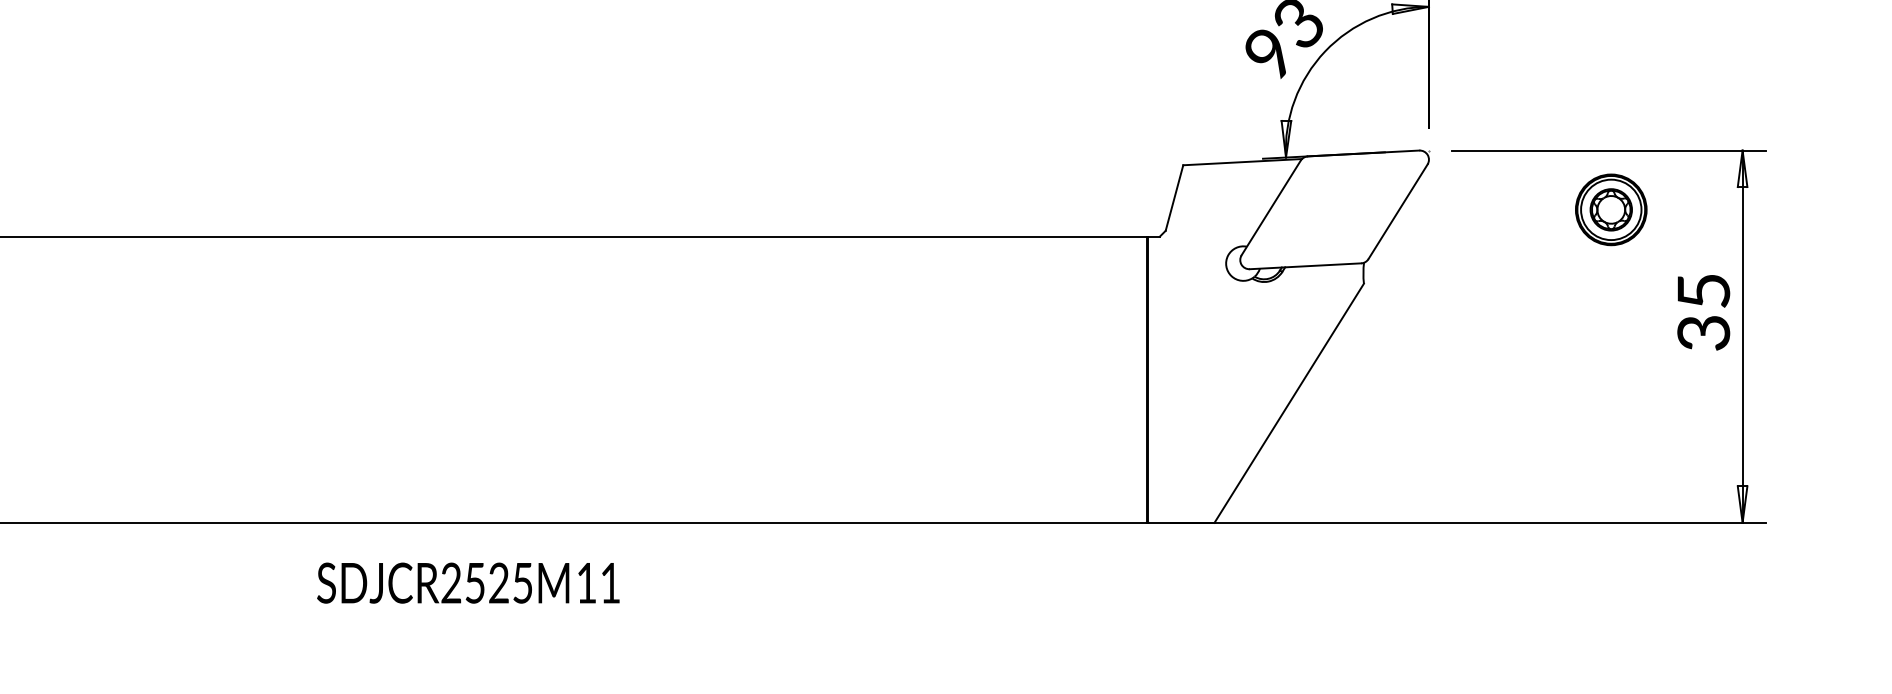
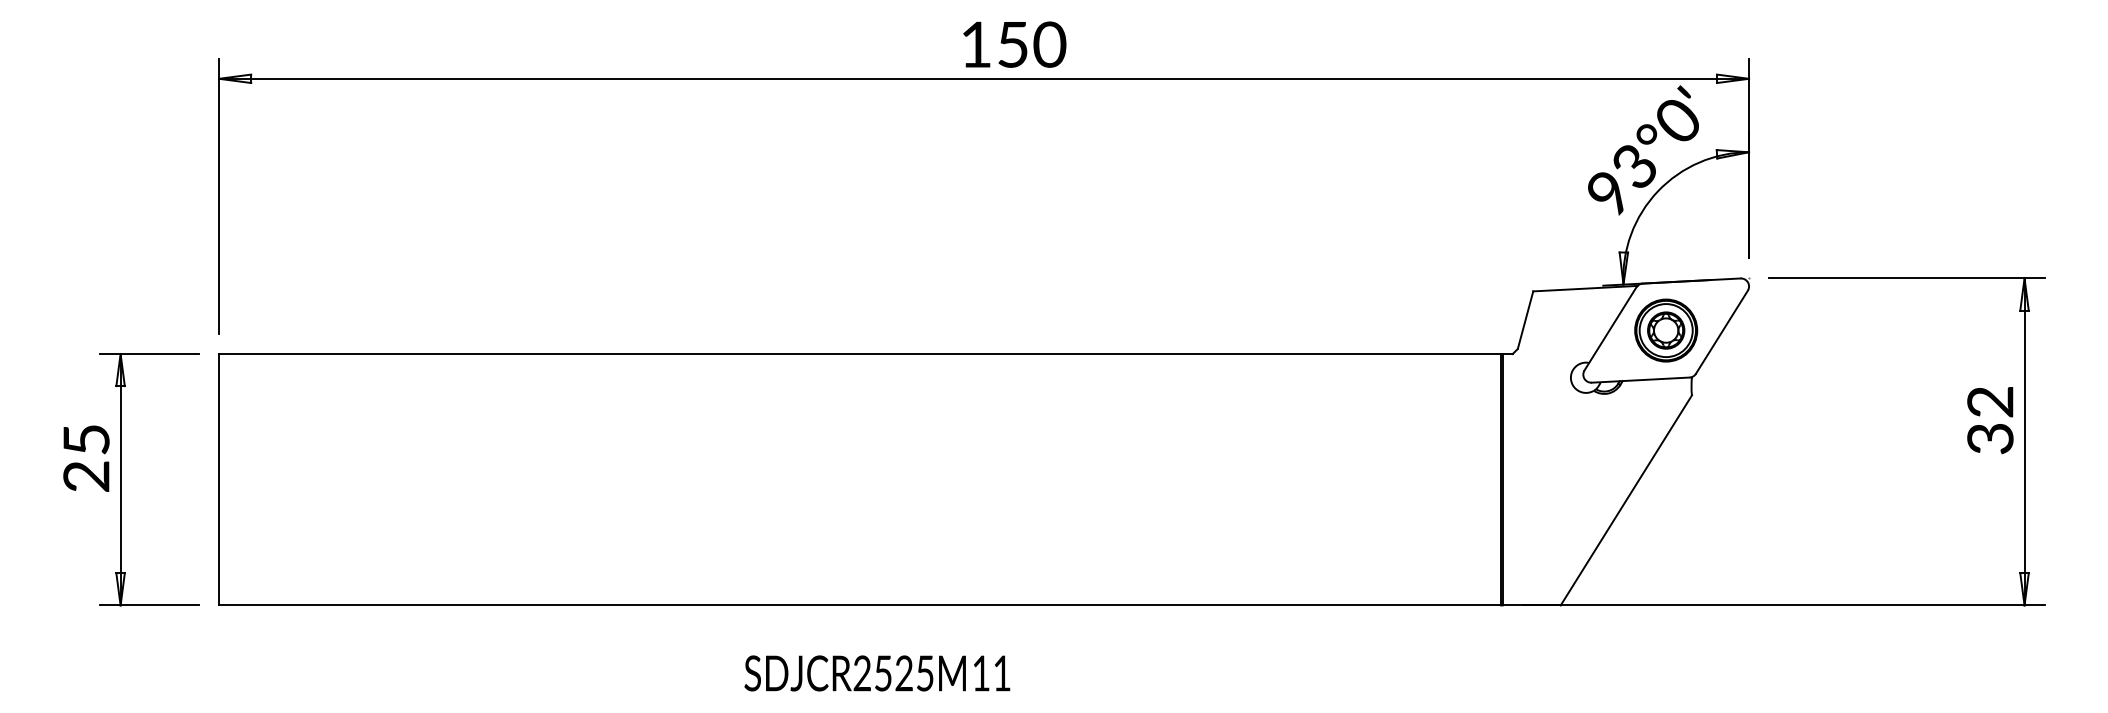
part: (1611, 209) -> (1666, 330), moved
text: (1703, 291) -> (1990, 402), 35 -> 32
text: (468, 583) -> (877, 673), moved

